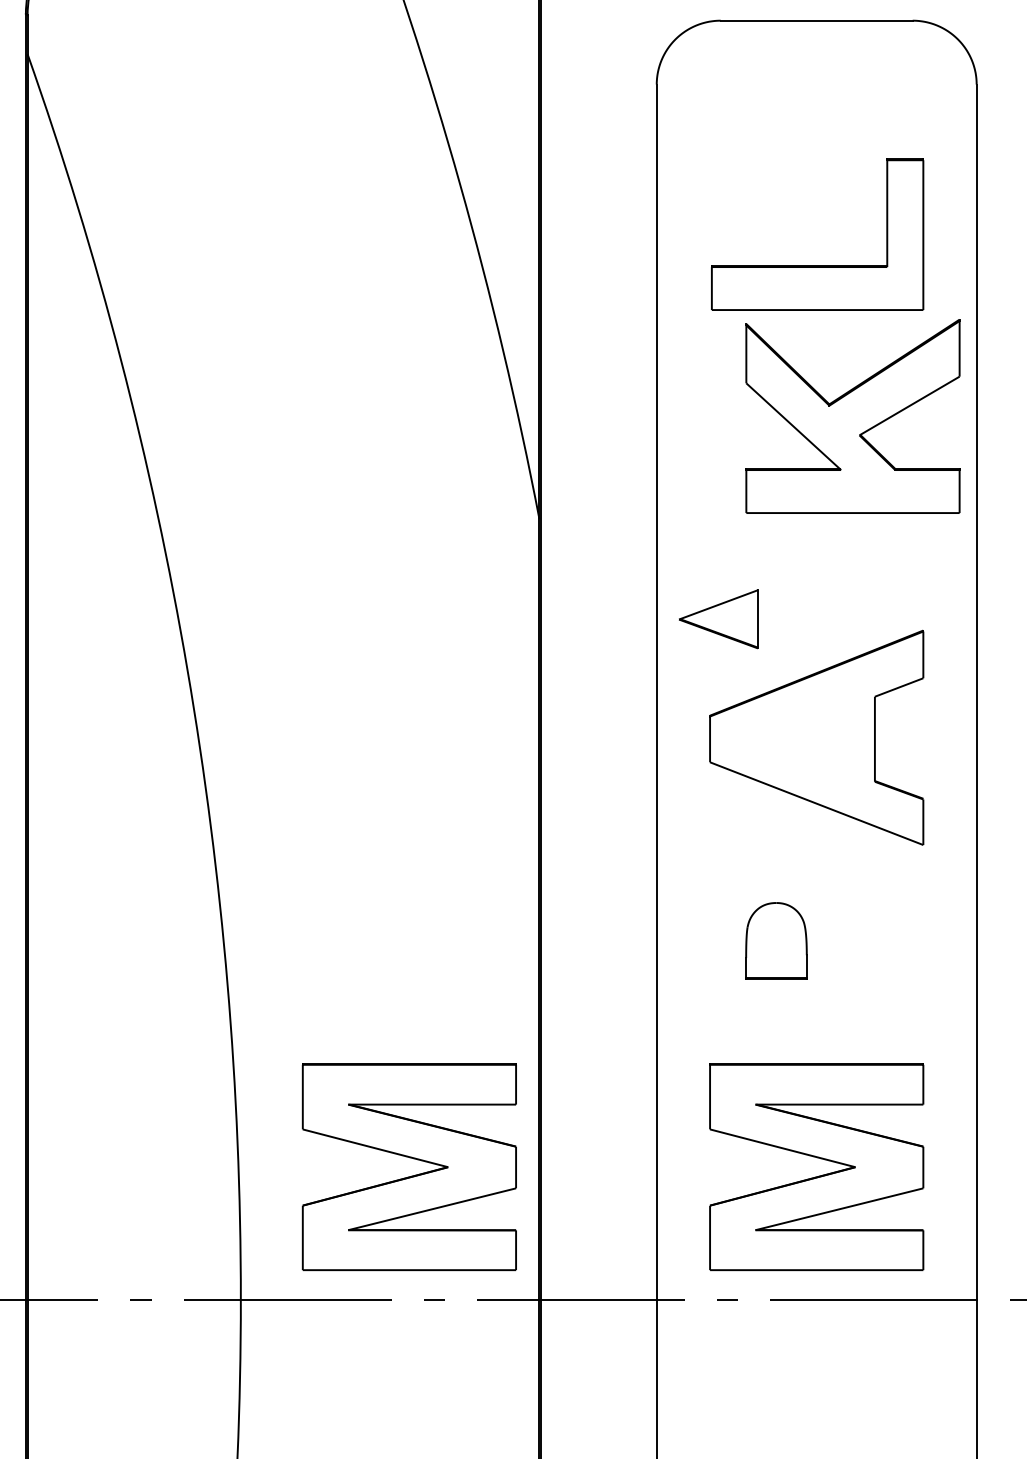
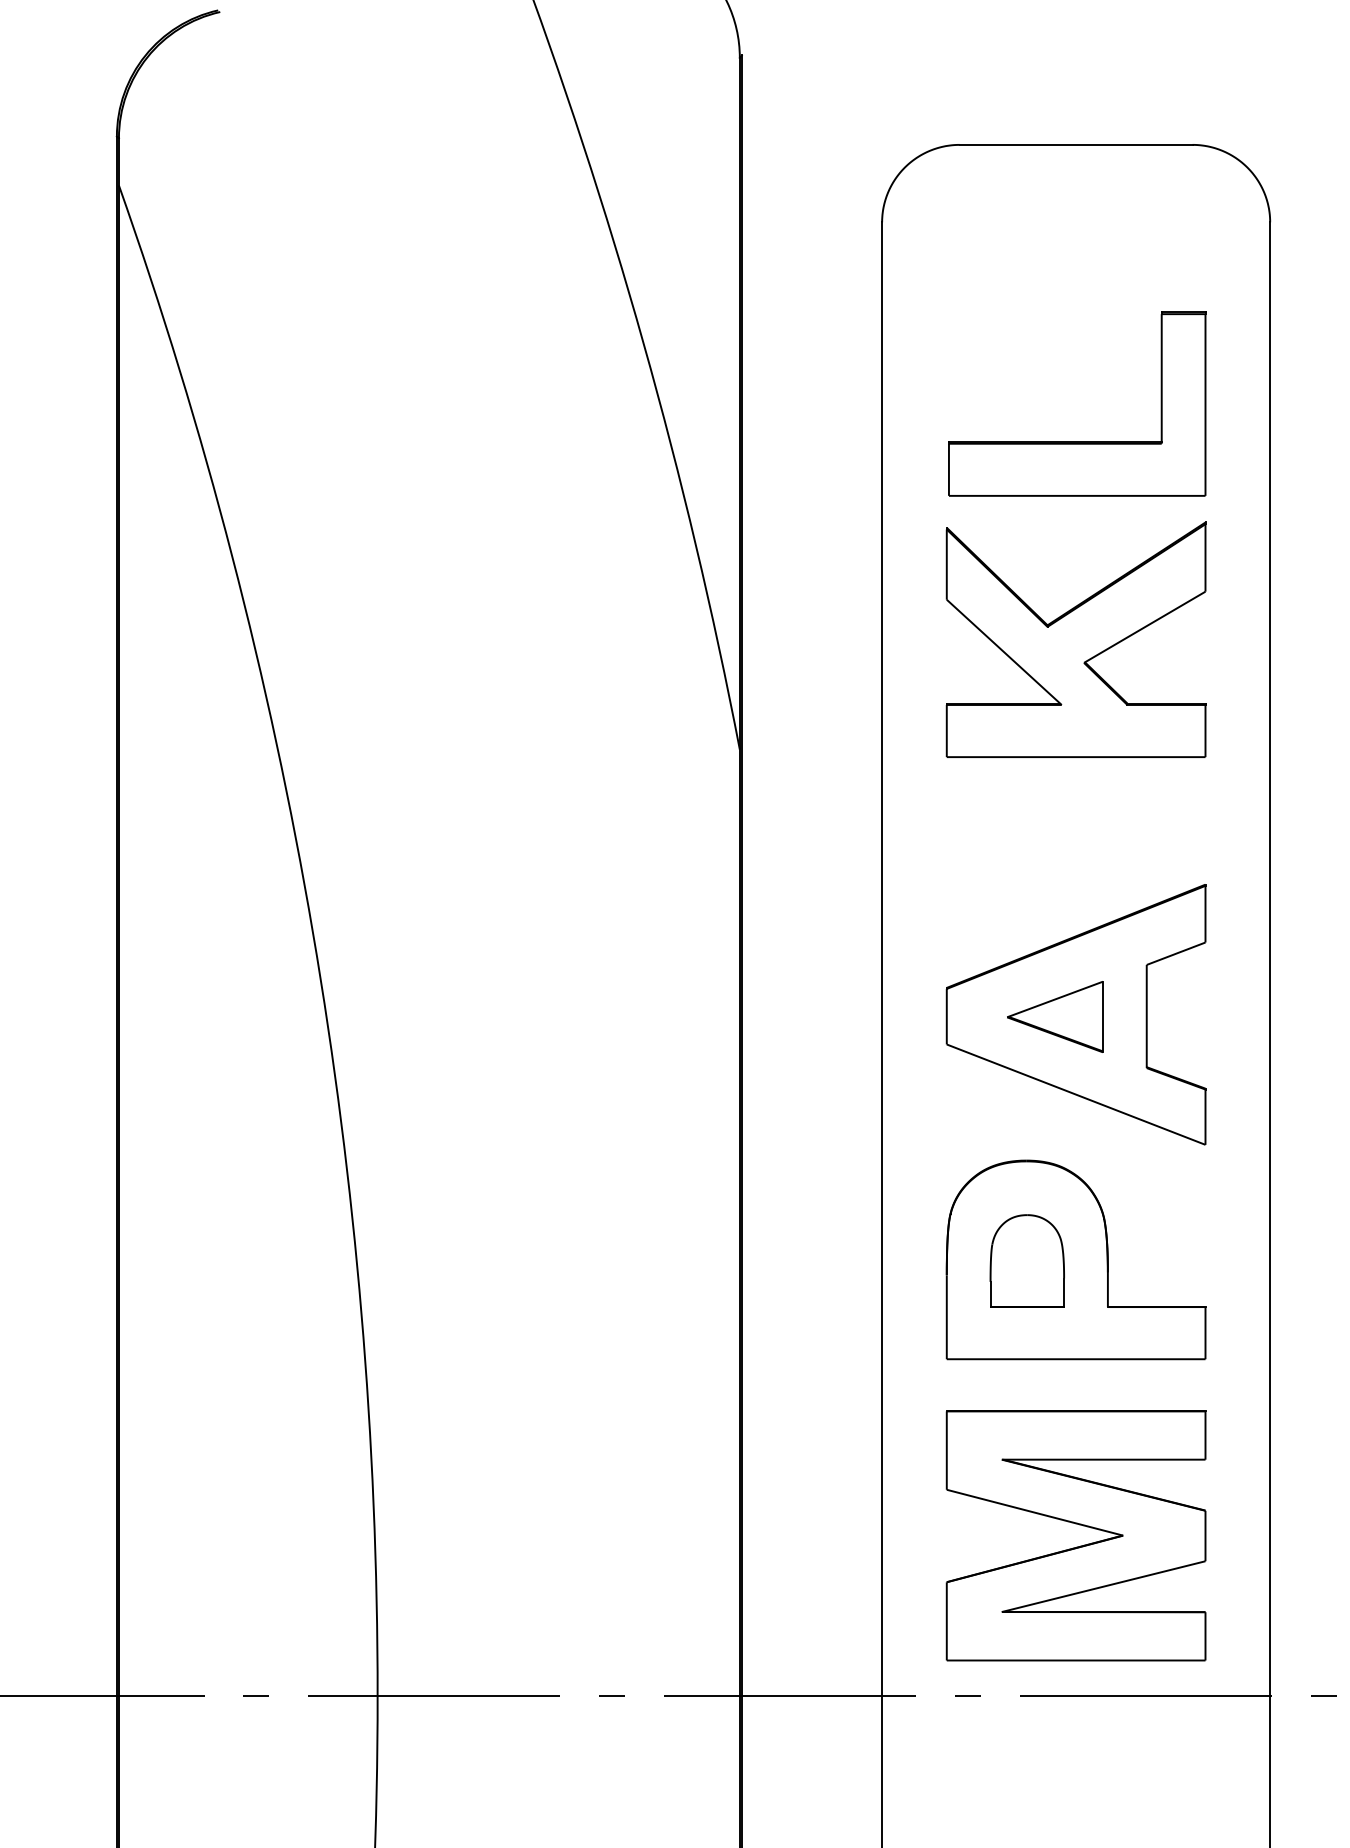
part: (852, 416) -> (1075, 639), moved
part: (718, 618) -> (1055, 1016), moved
part: (816, 939) -> (1075, 1259), added
part: (412, 1158) -> (585, 1525), removed

